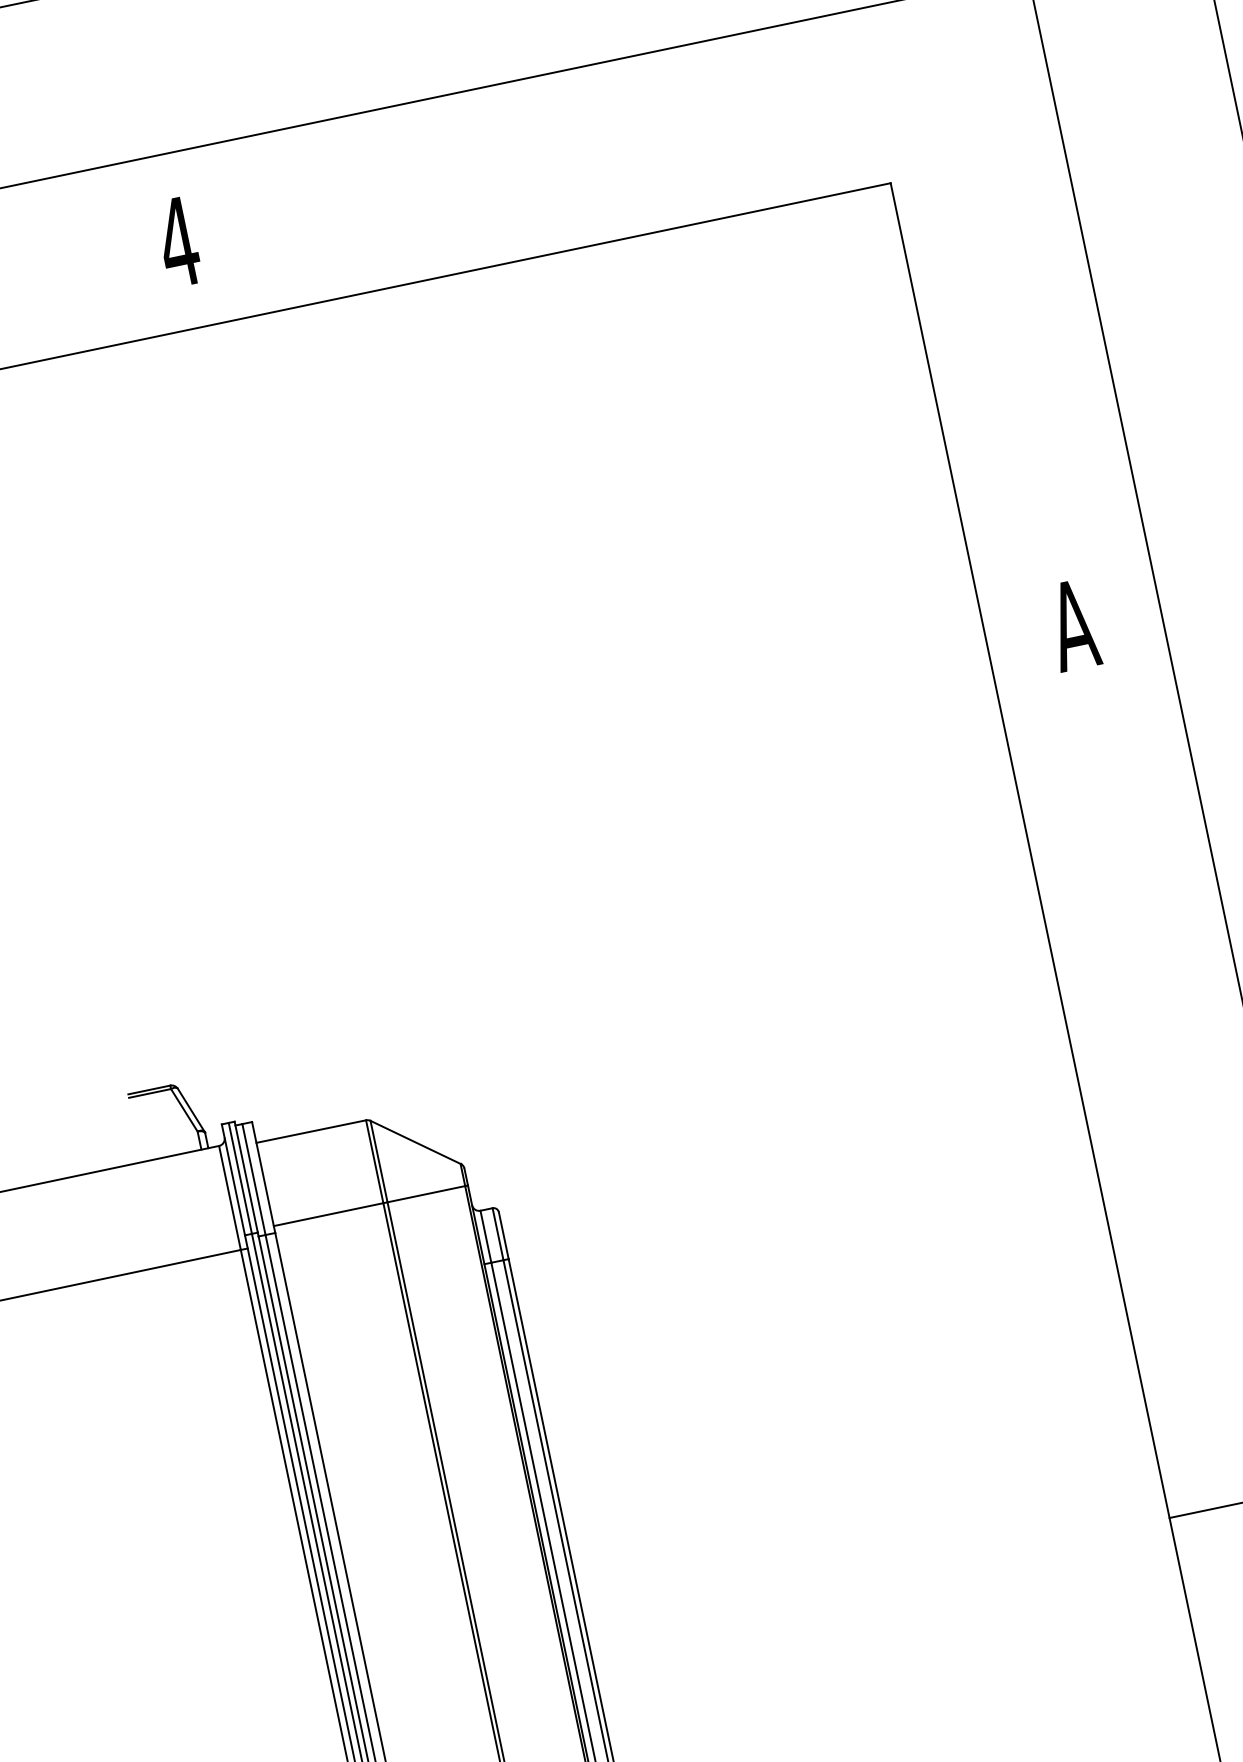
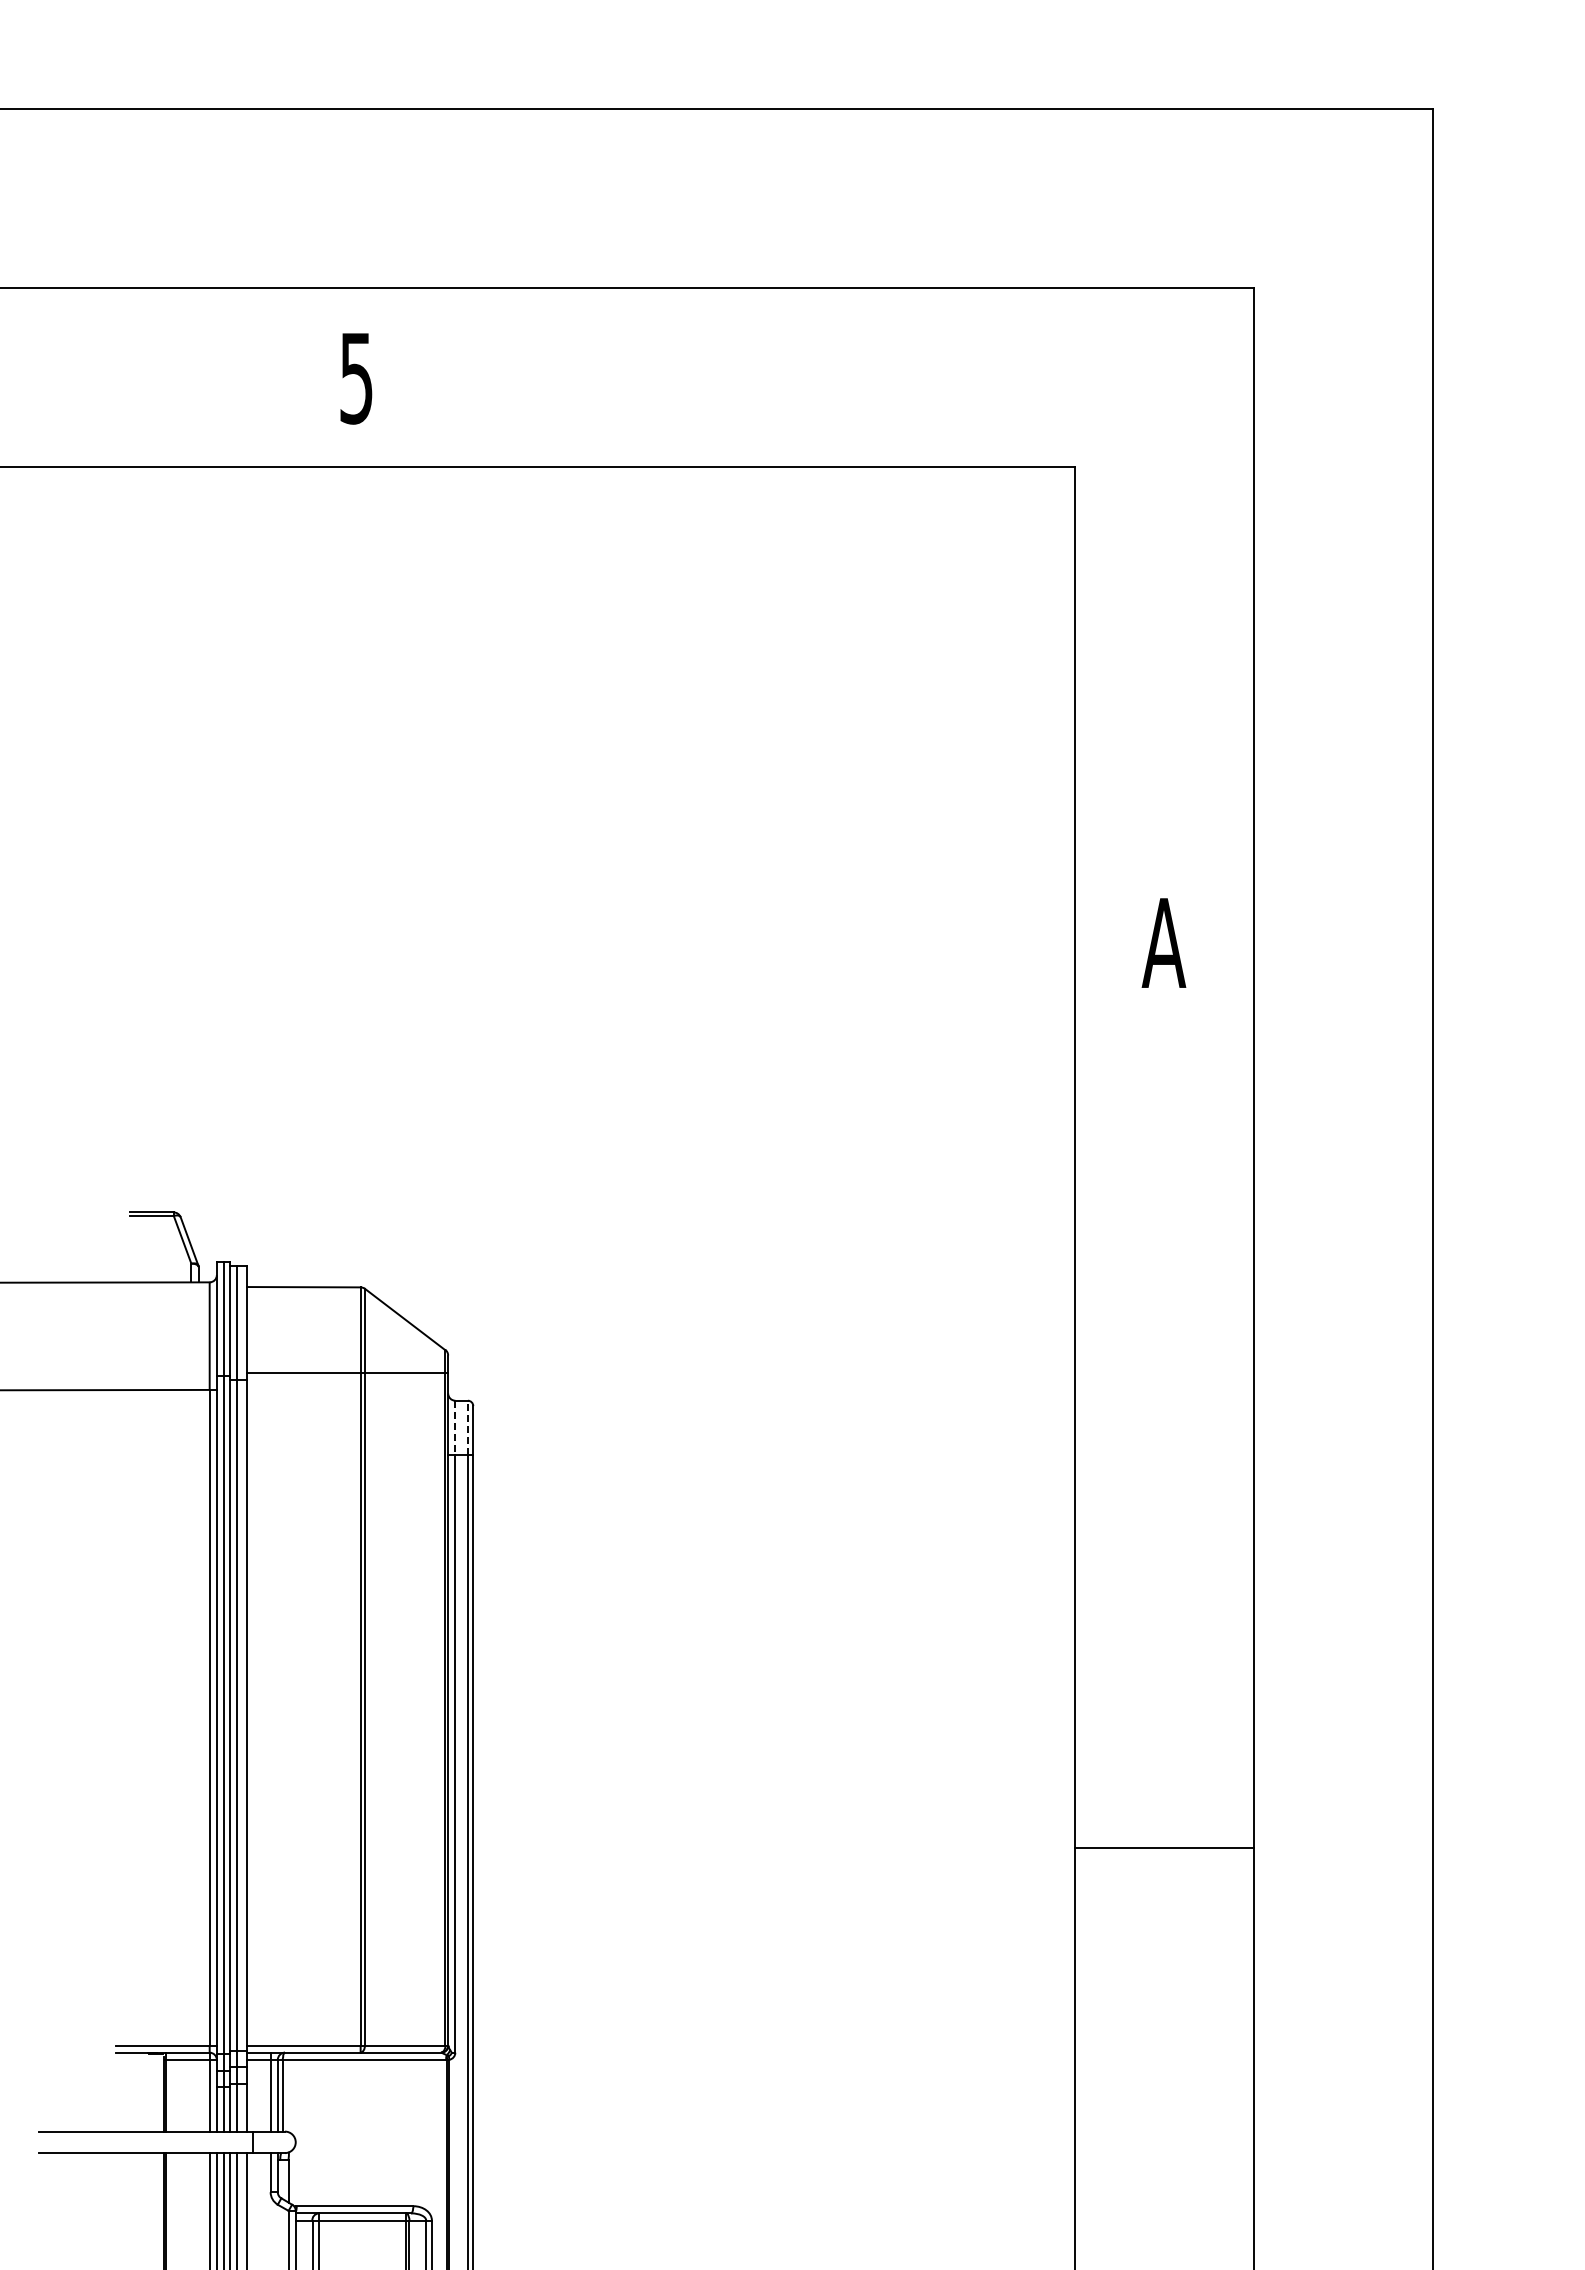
text: (178, 242) -> (356, 378), 4 -> 5
line: (497, 1234) -> (467, 1427), solid -> dashed
line: (486, 1236) -> (455, 1427), solid -> dashed

